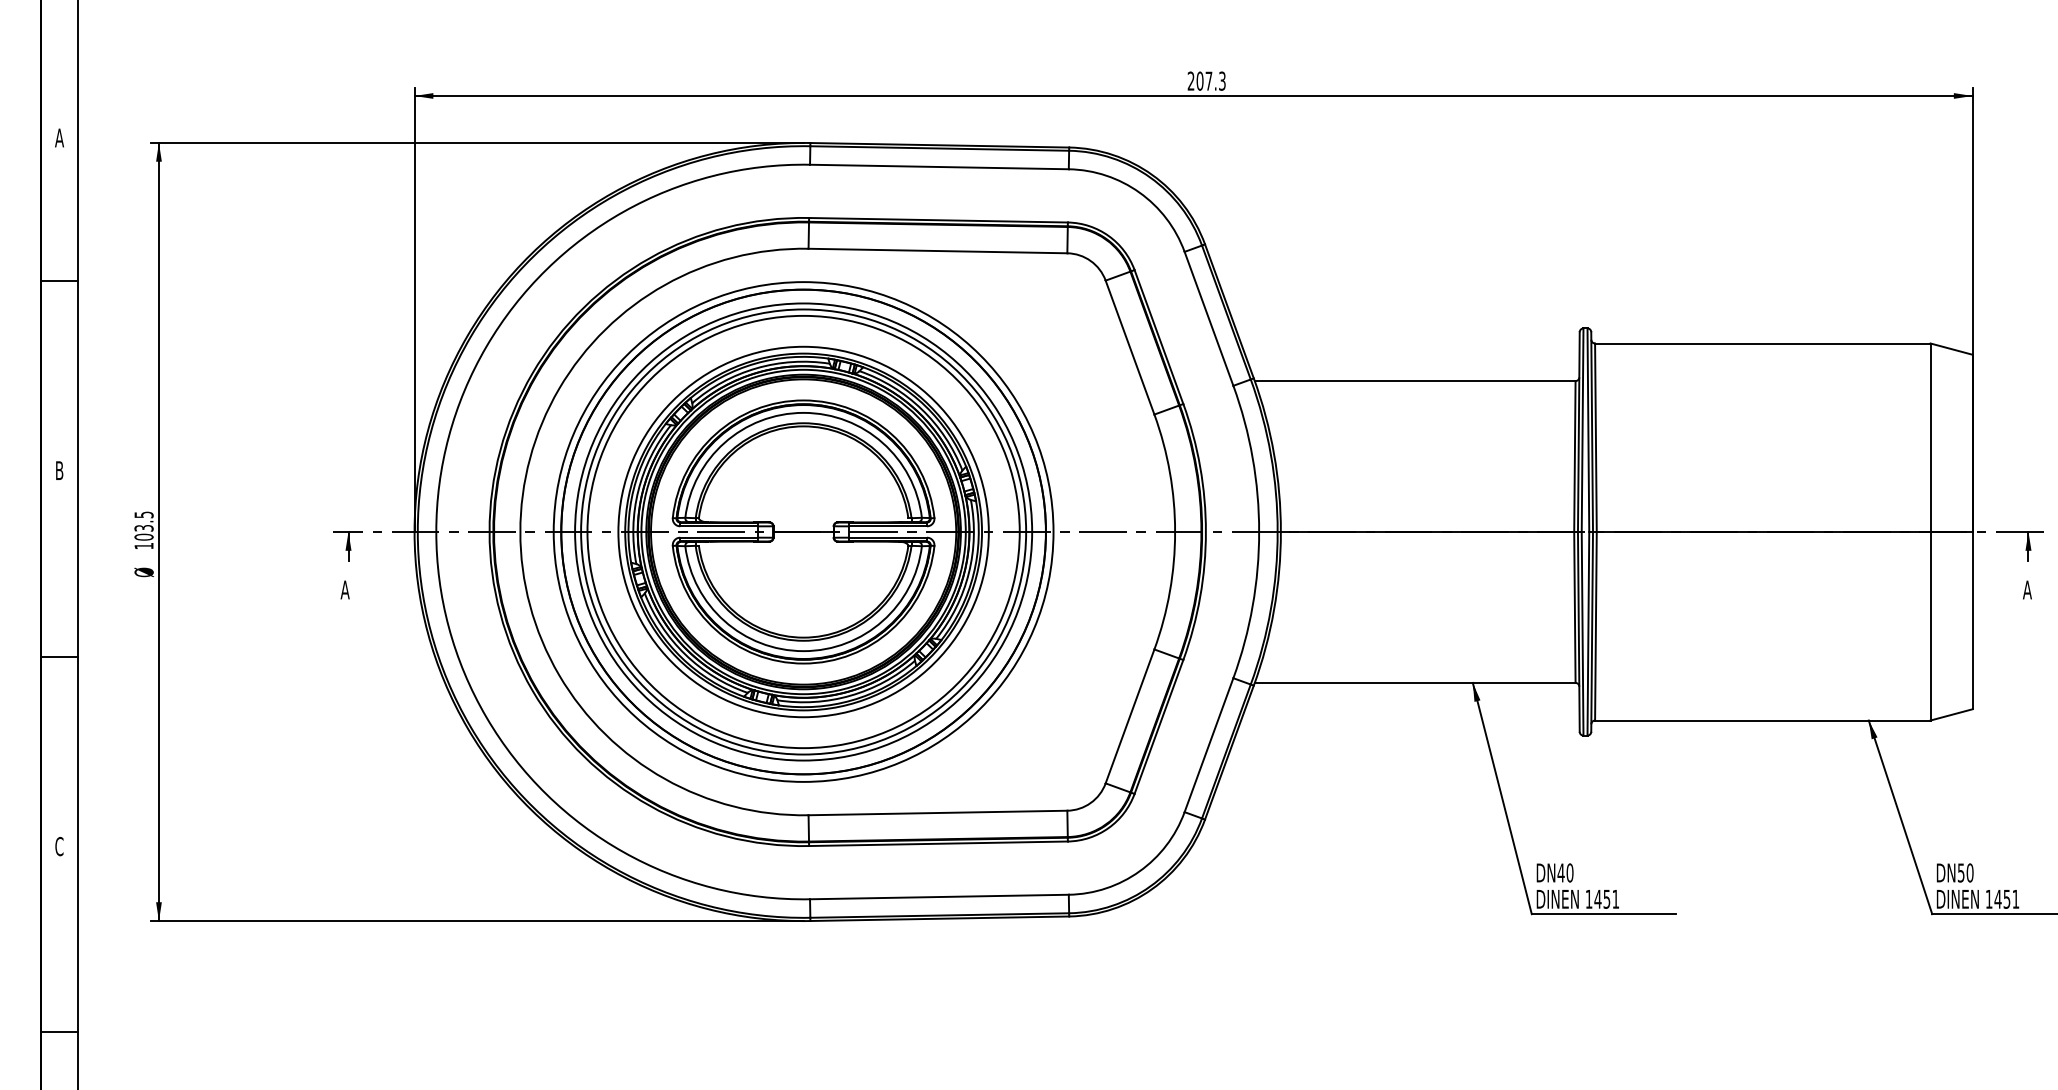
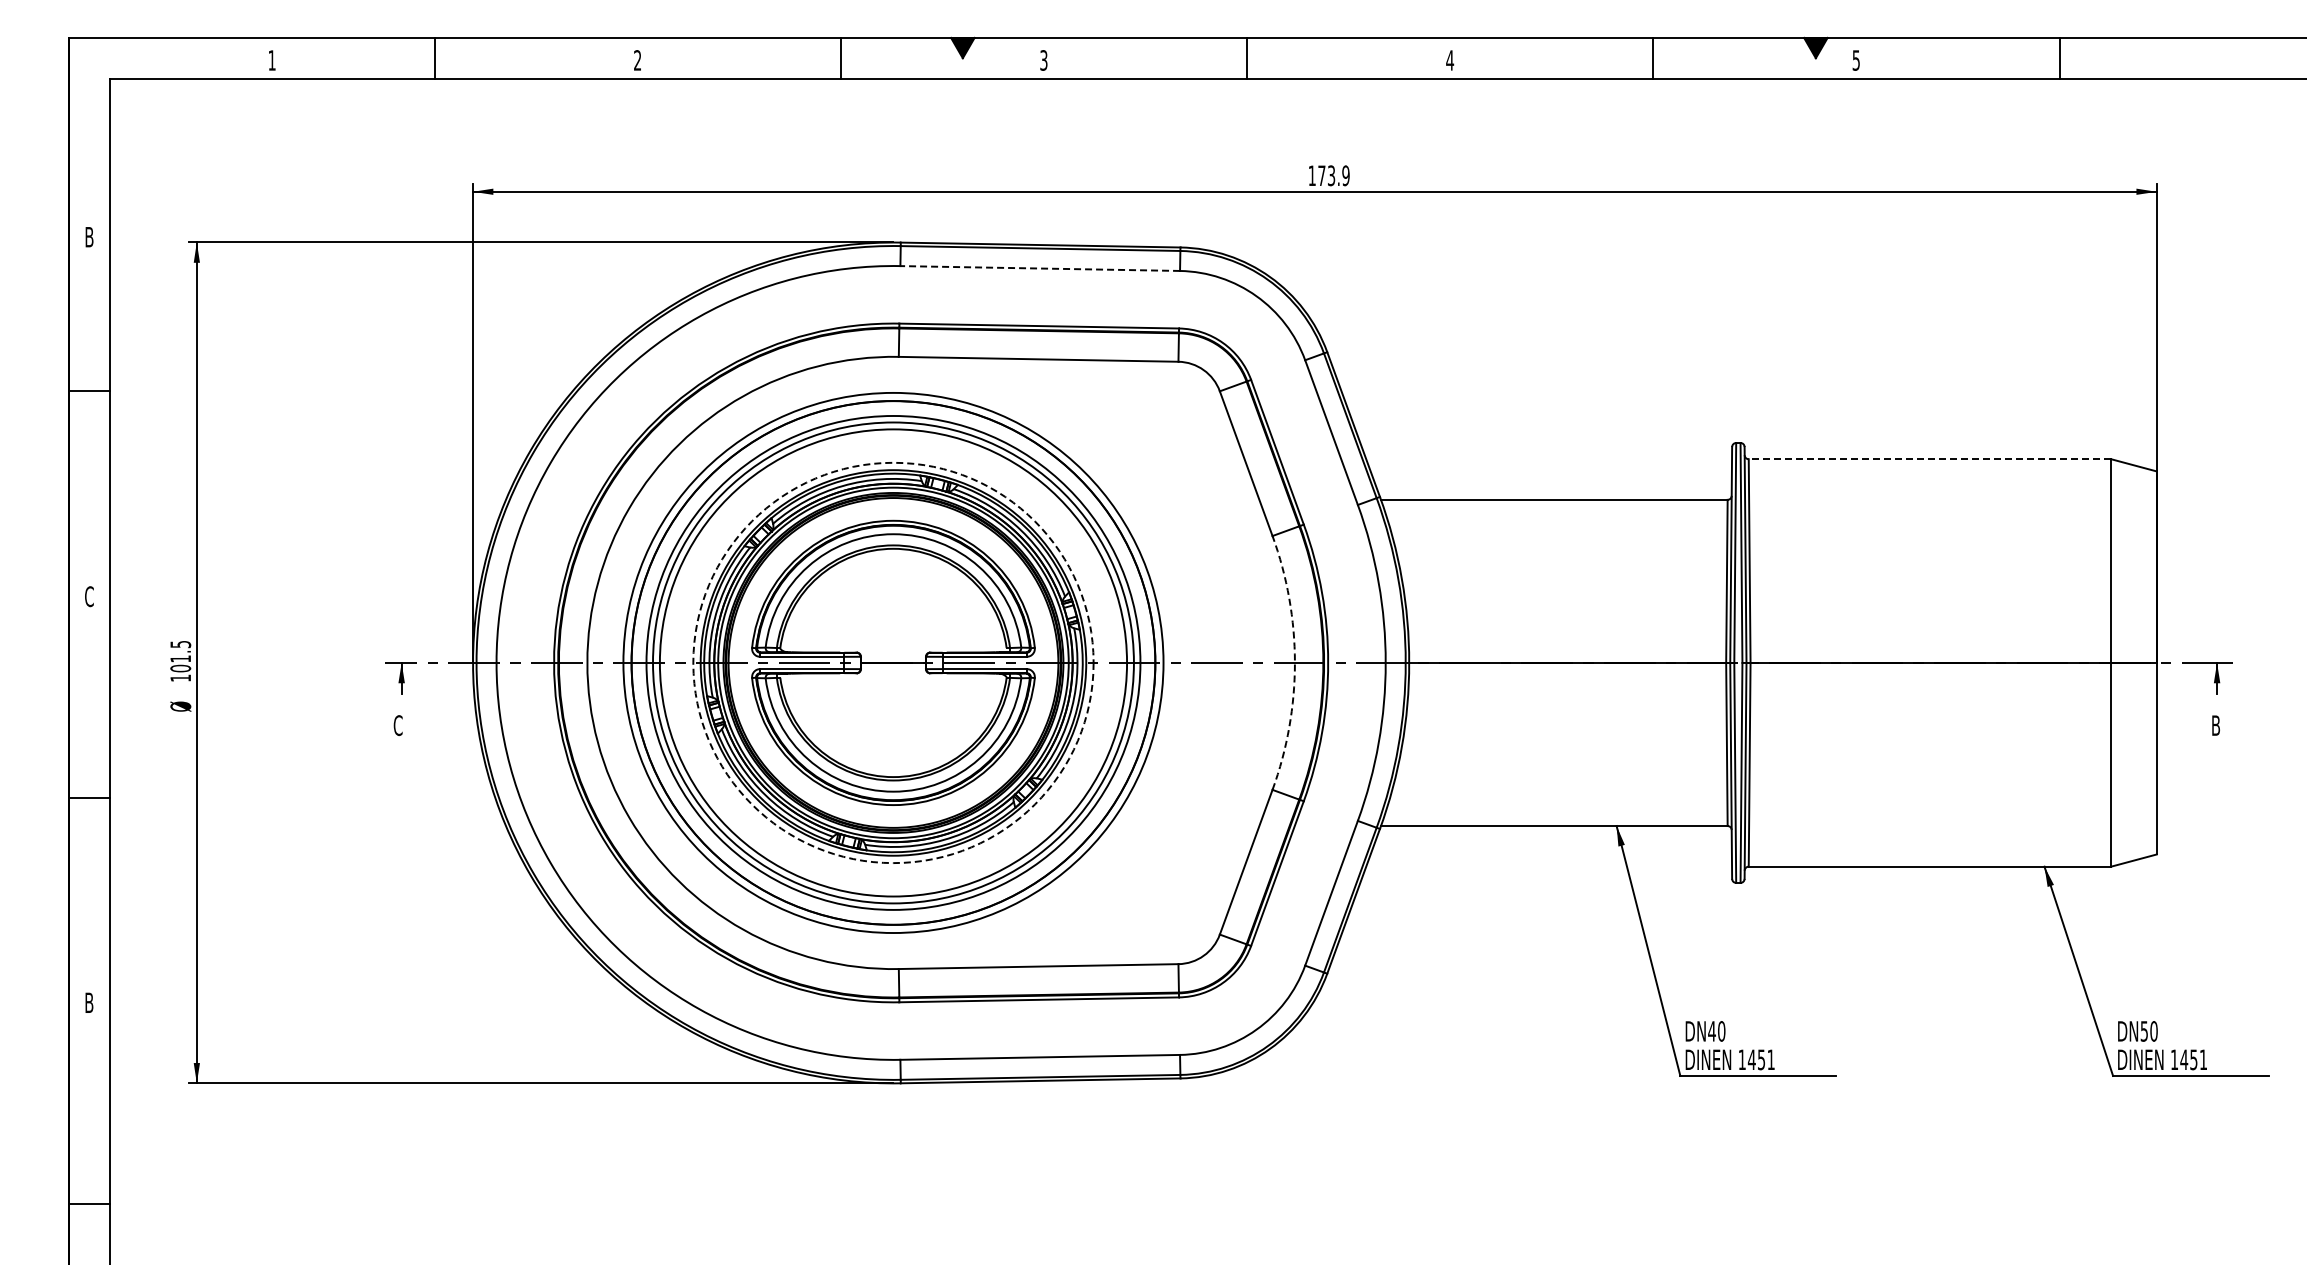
text: (1206, 80) -> (1328, 175), 207.3 -> 173.9
text: (59, 138) -> (89, 237), A -> B
line: (939, 166) -> (1040, 268), solid -> dashed
line: (1762, 343) -> (1929, 459), solid -> dashed
text: (59, 470) -> (89, 596), B -> C
text: (143, 527) -> (180, 658), 103.5 -> 101.5
circle: (803, 531) -> (893, 662), solid -> dashed
arc: (1174, 531) -> (1294, 662), solid -> dashed
text: (344, 589) -> (397, 725), A -> C
text: (2027, 589) -> (2215, 725), A -> B
text: (58, 846) -> (88, 1002), C -> B

